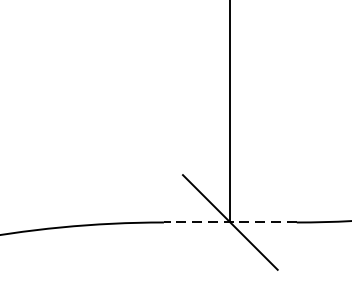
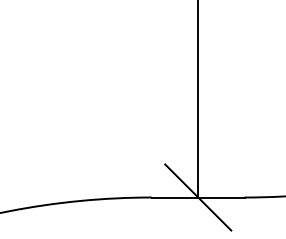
line: (229, 222) -> (197, 197), dashed -> solid

